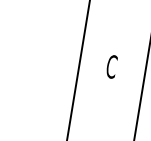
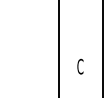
text: (111, 66) -> (80, 66), moved

